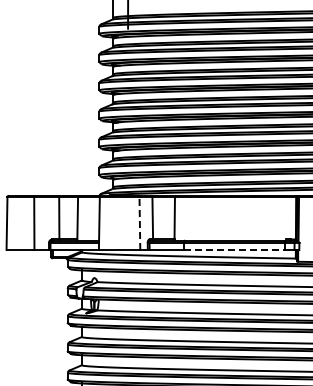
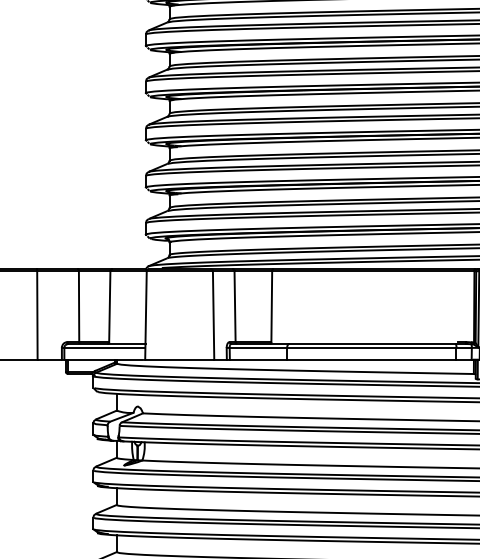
line: (139, 222) -> (212, 313), dashed -> solid
line: (234, 249) -> (371, 358), dashed -> solid

